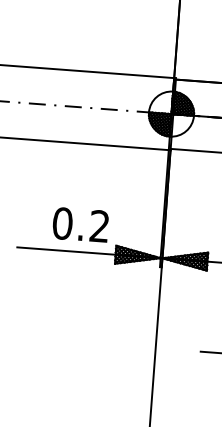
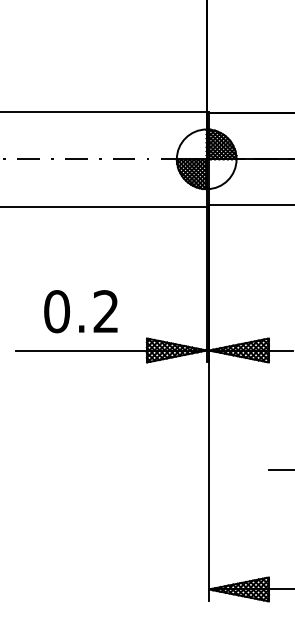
text: (80, 224) -> (80, 311), moved

